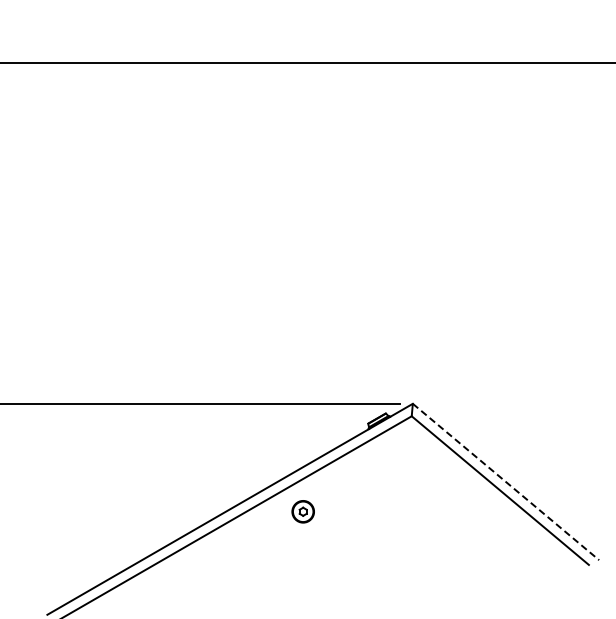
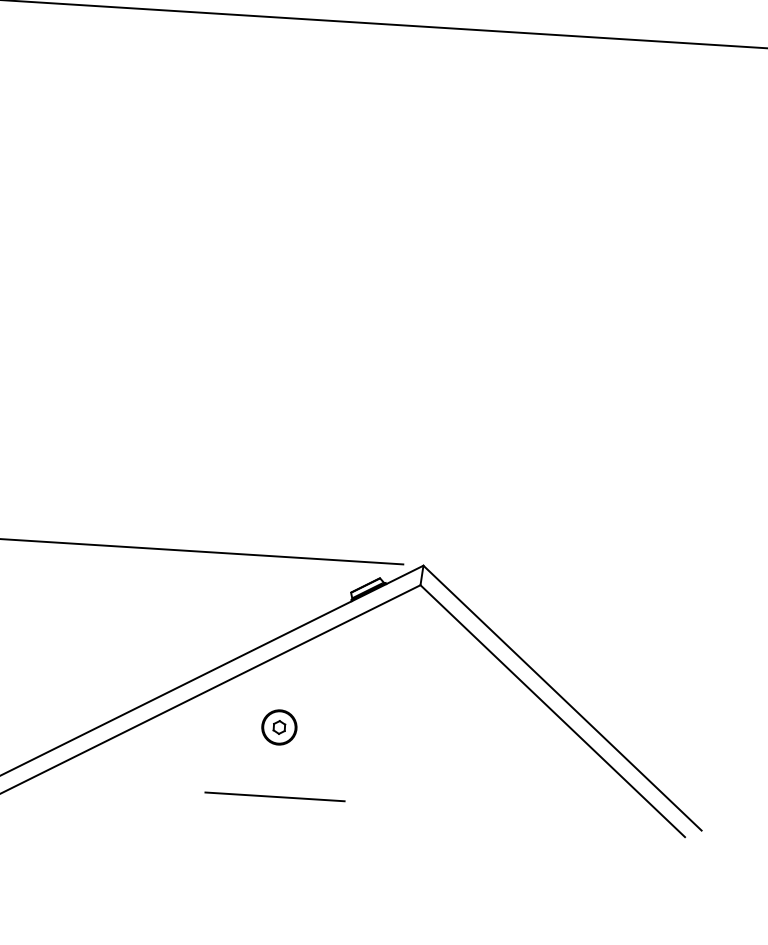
line: (506, 481) -> (563, 697), dashed -> solid
part: (302, 511) -> (278, 726), moved
line: (328, 555) -> (275, 796), added

